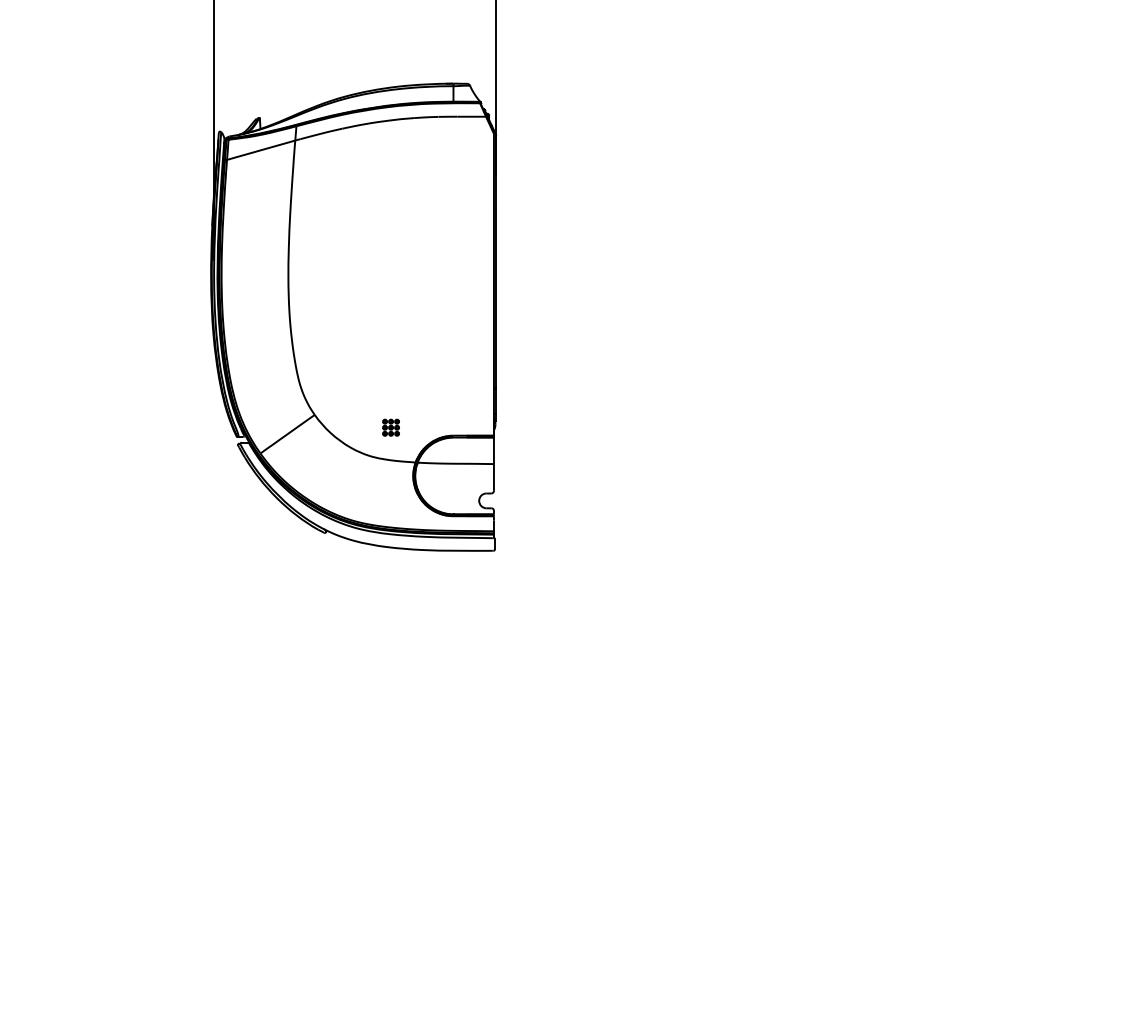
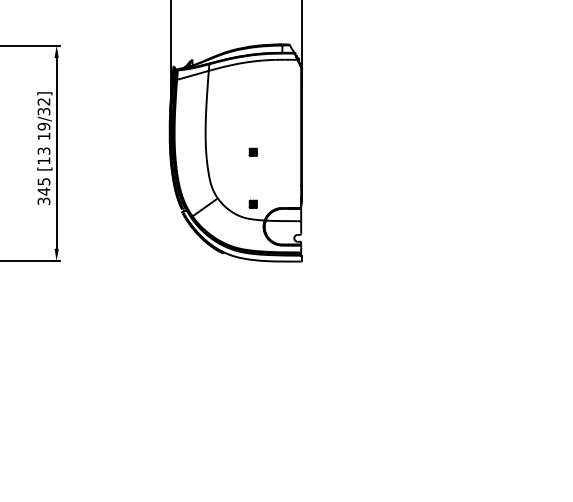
part: (389, 314) -> (252, 151), added

